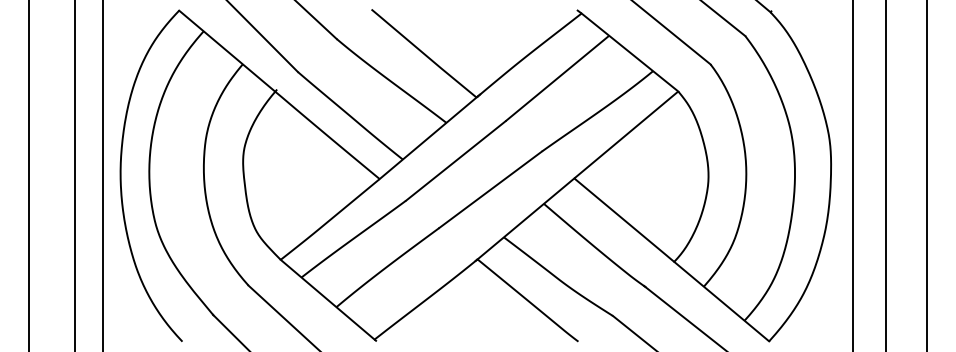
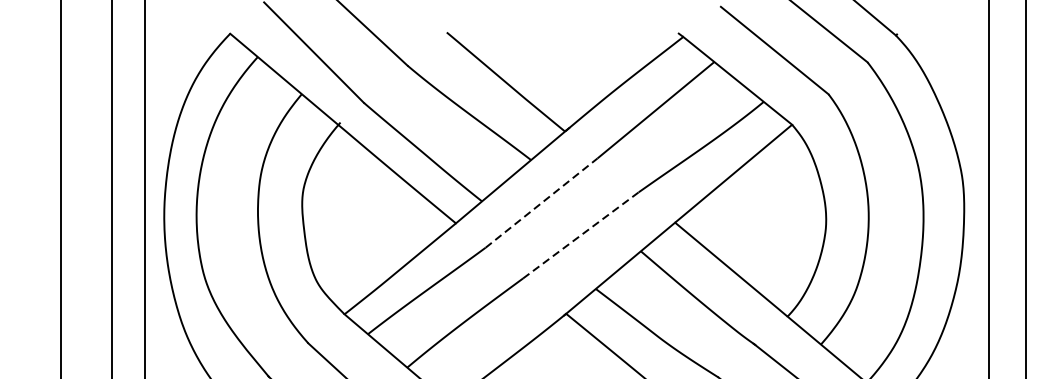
line: (455, 161) -> (541, 203), solid -> dashed
line: (491, 189) -> (581, 235), solid -> dashed

